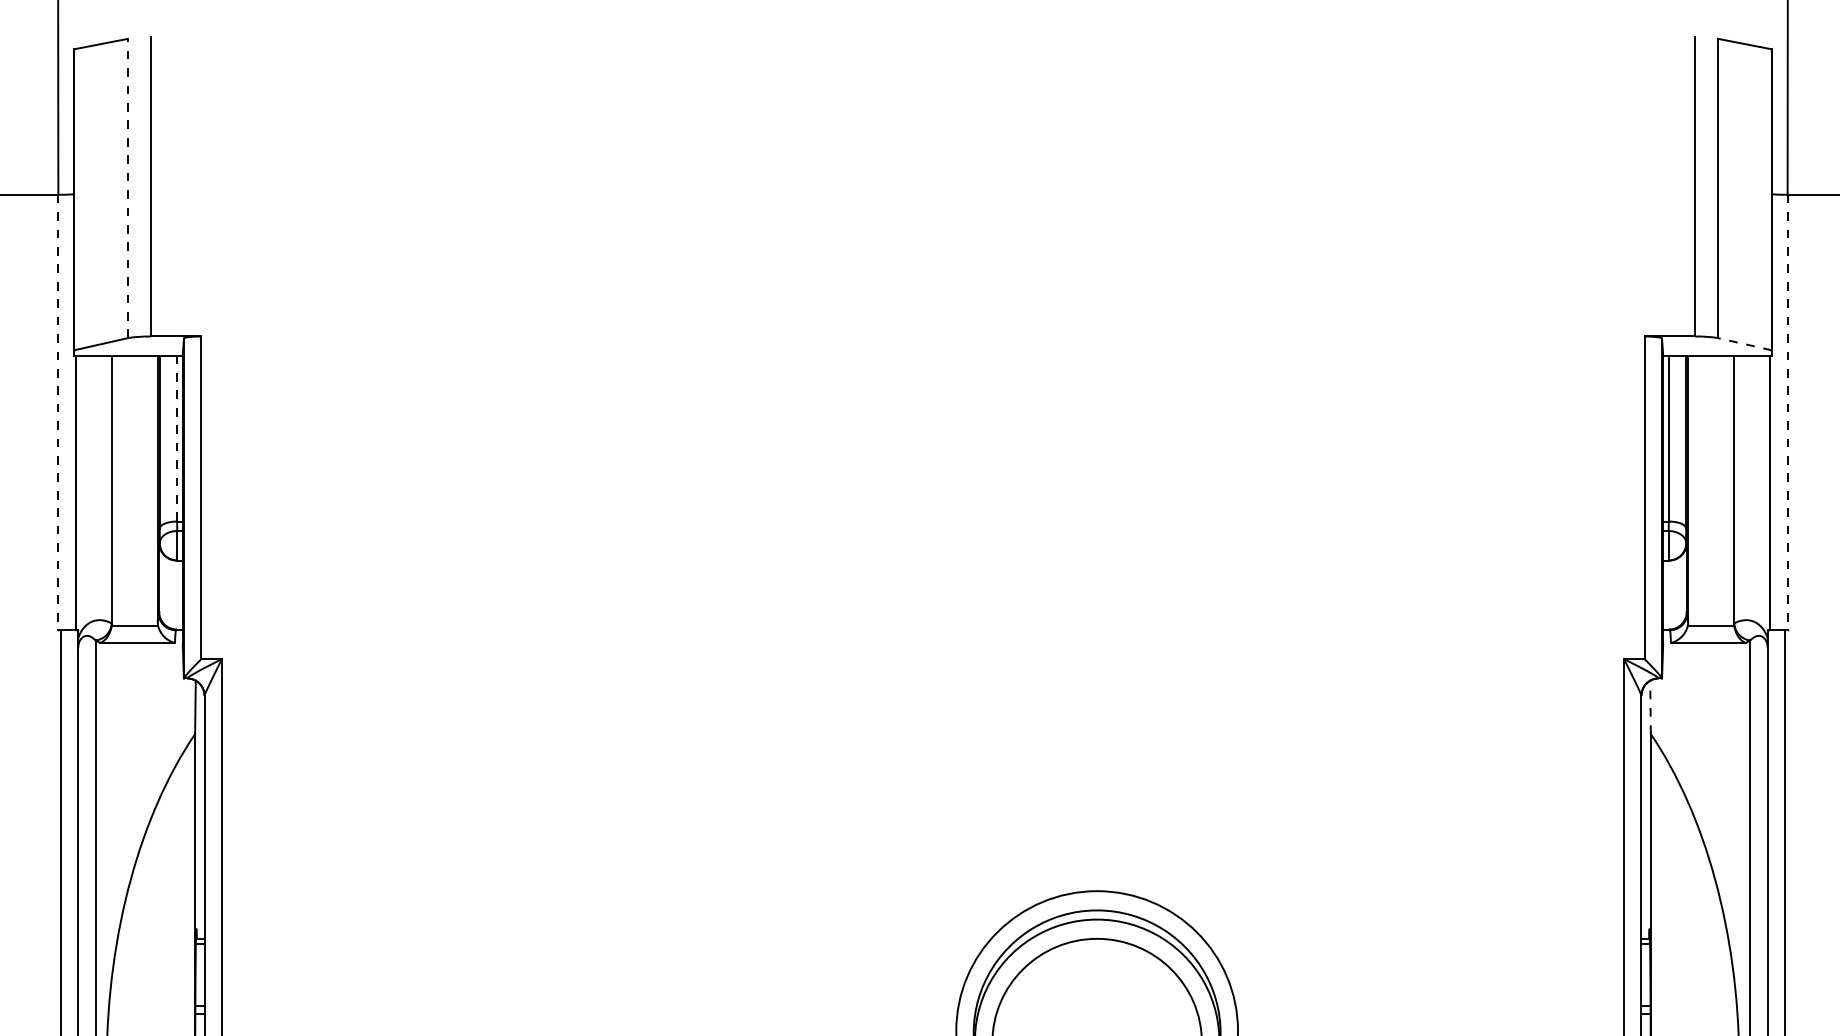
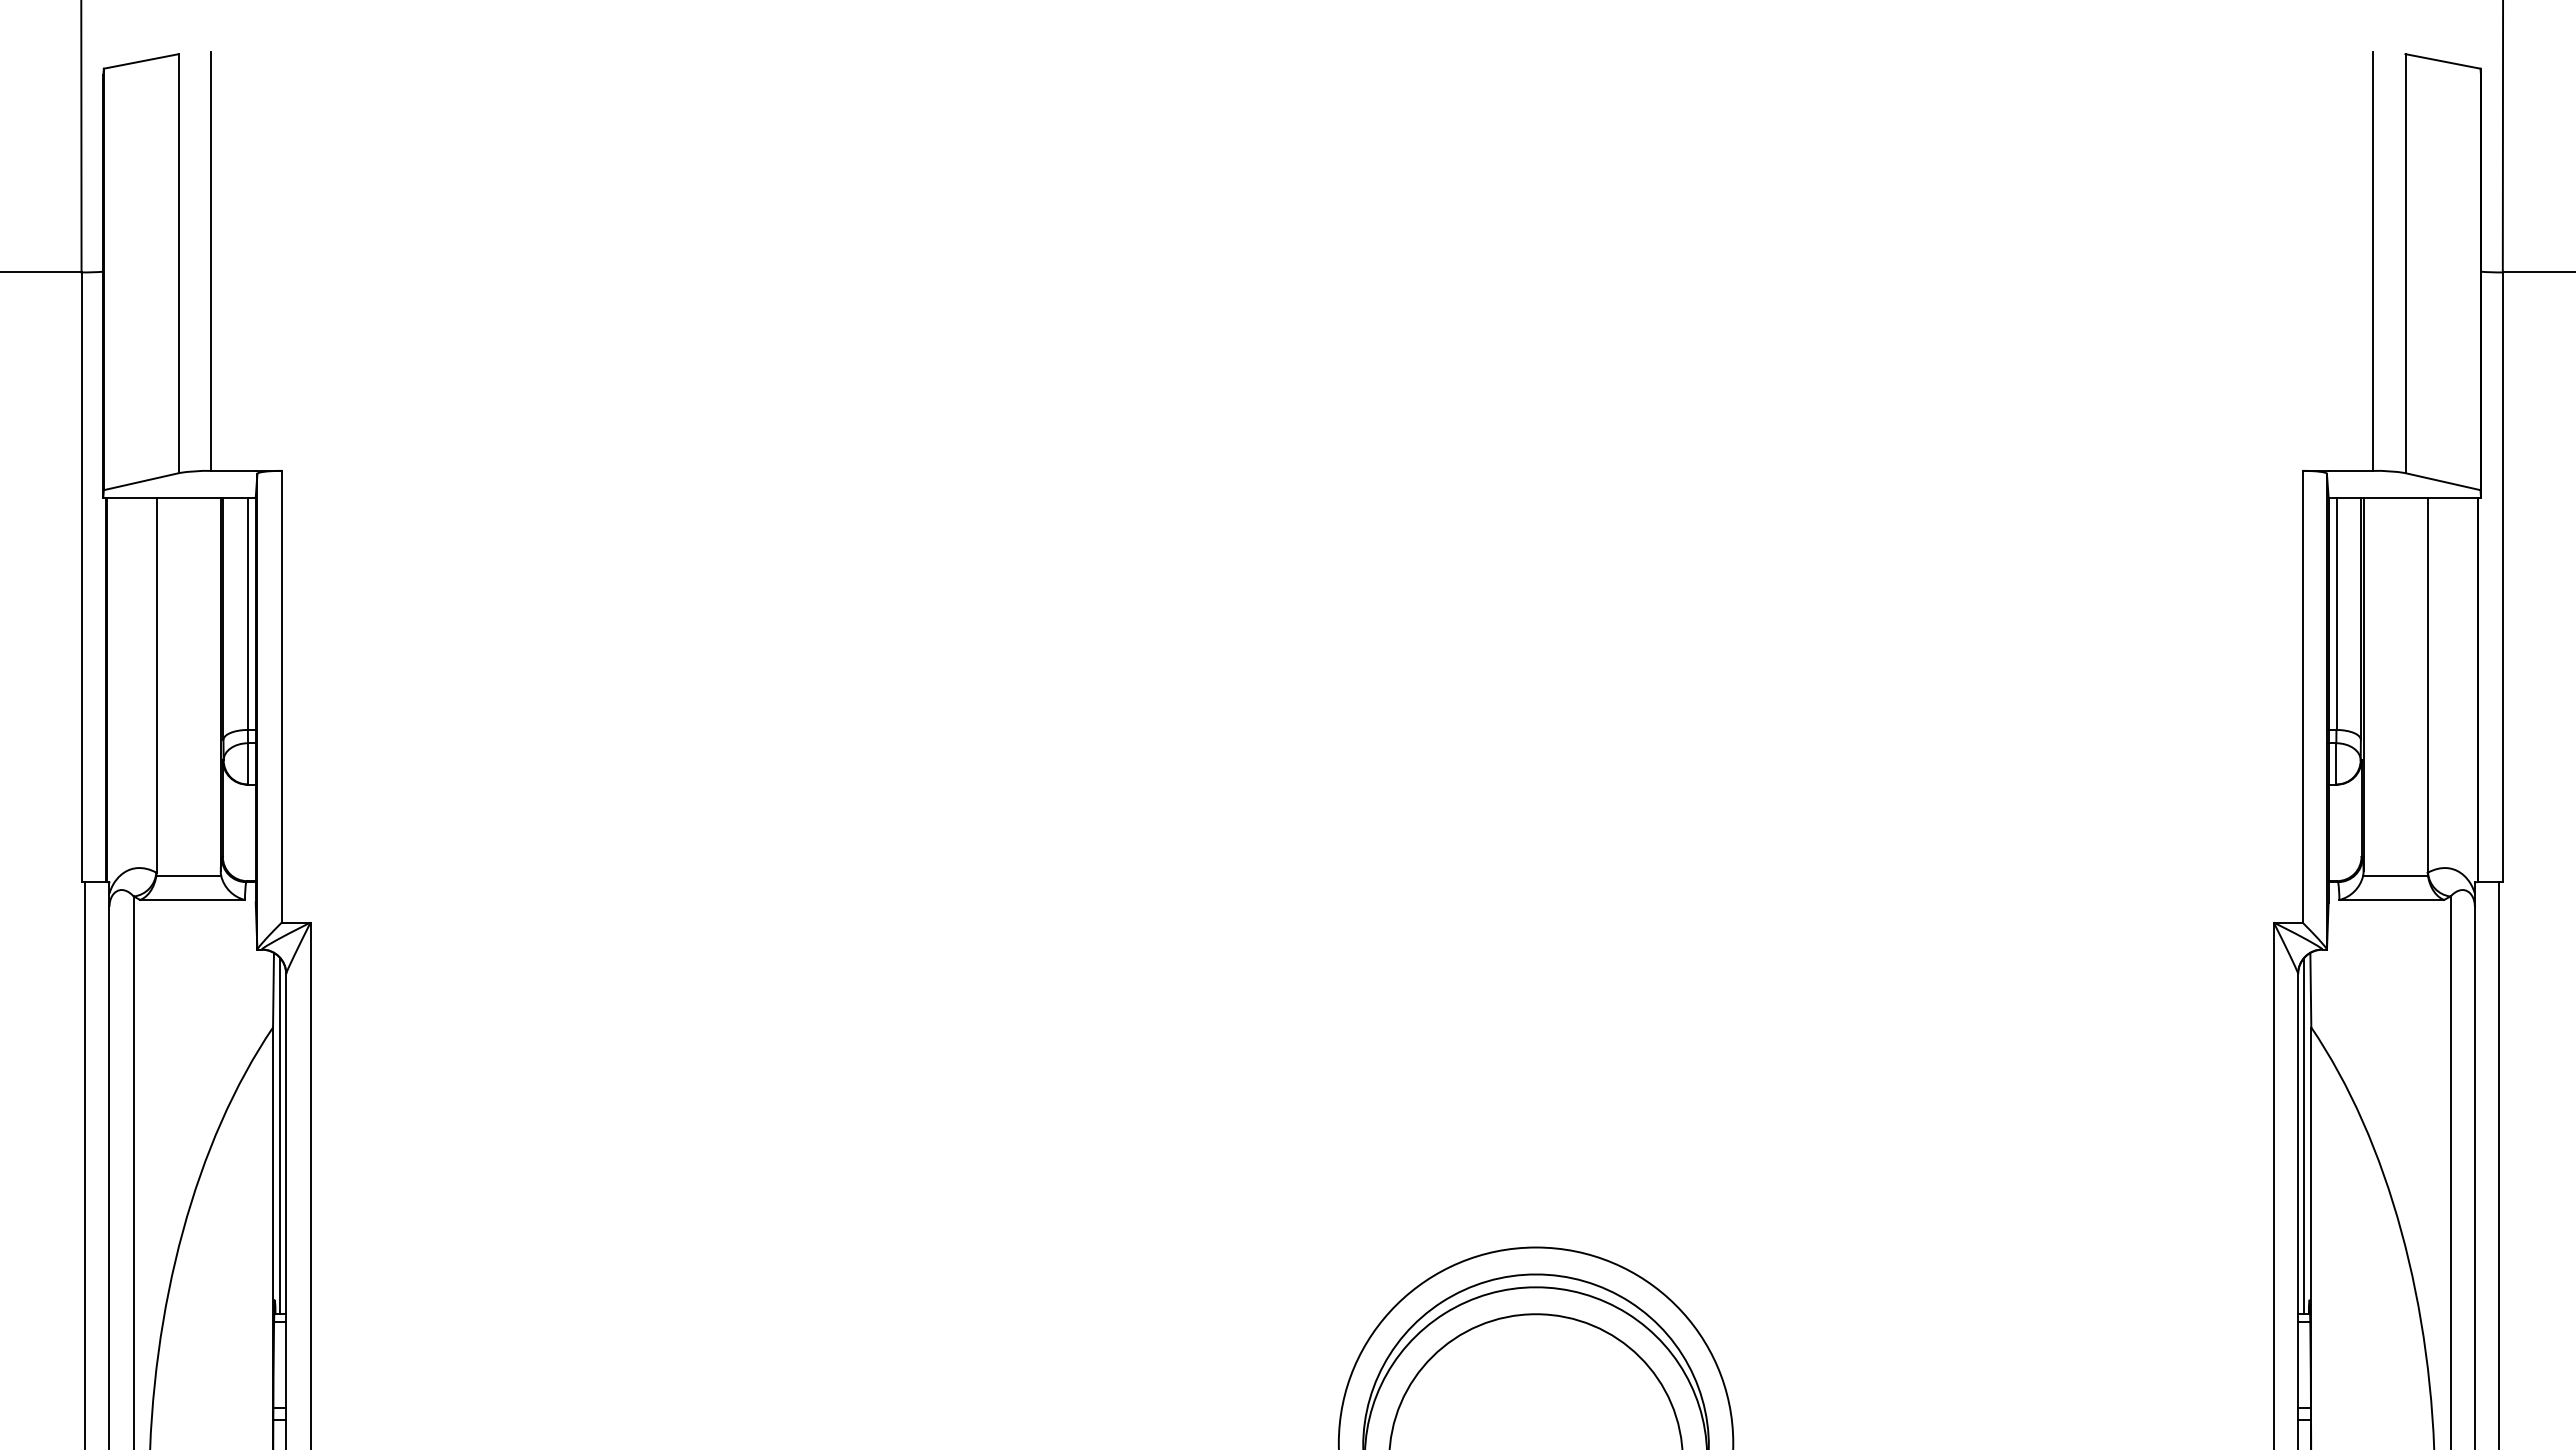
line: (127, 188) -> (178, 263), dashed -> solid
line: (1744, 344) -> (2442, 481), dashed -> solid
line: (58, 412) -> (81, 577), dashed -> solid
line: (1787, 412) -> (2502, 577), dashed -> solid
line: (176, 439) -> (247, 614), dashed -> solid
line: (1650, 706) -> (2310, 989), dashed -> solid
line: (199, 811) -> (279, 1135), added
line: (1645, 811) -> (2304, 1135), added

